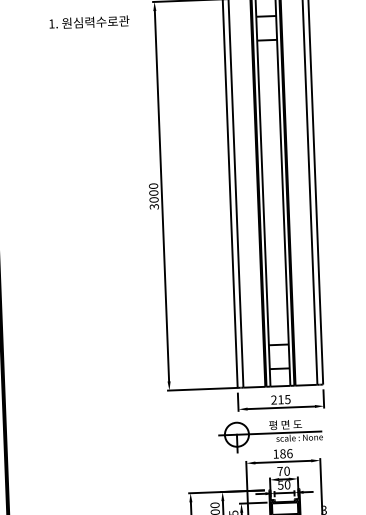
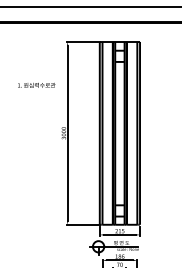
text: (88, 22) -> (36, 85), moved

